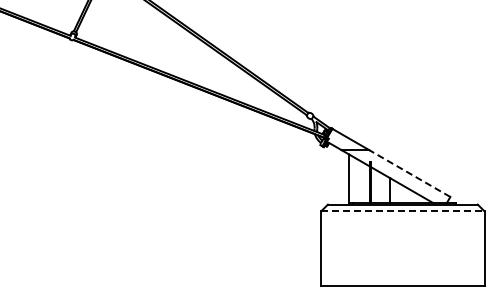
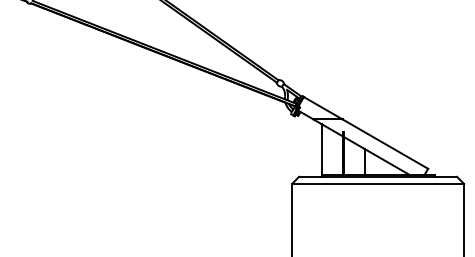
line: (409, 173) -> (385, 144), dashed -> solid
line: (402, 211) -> (377, 184), dashed -> solid

